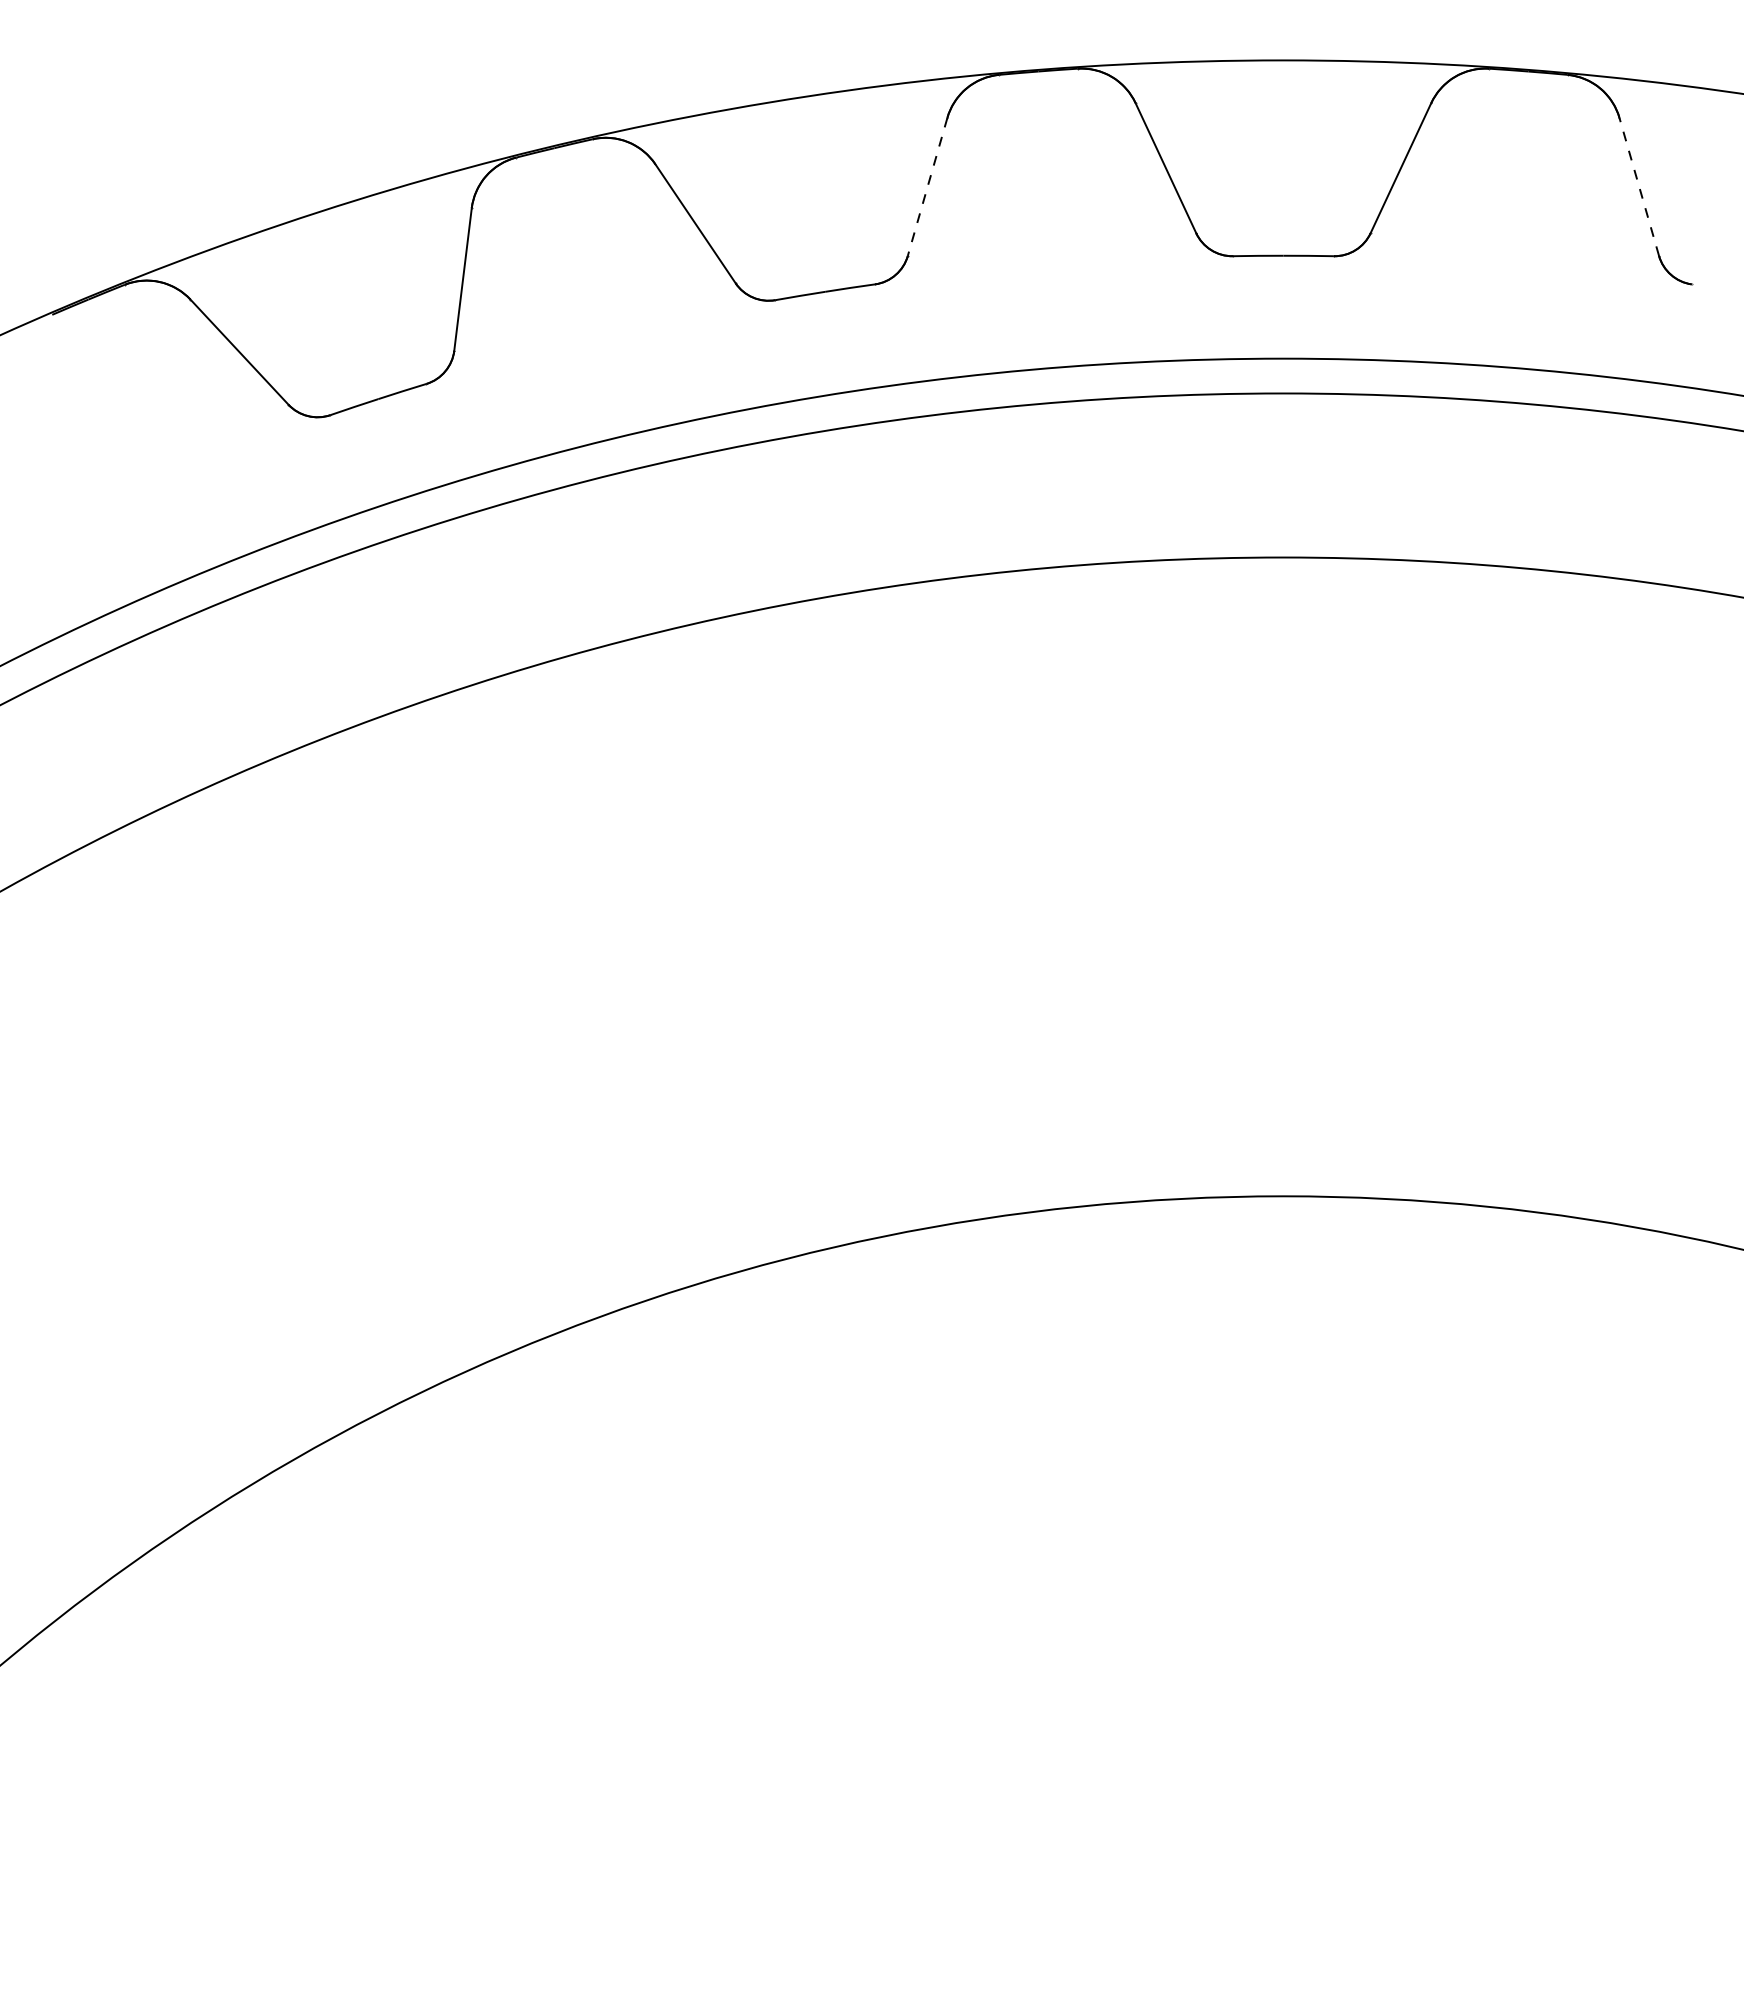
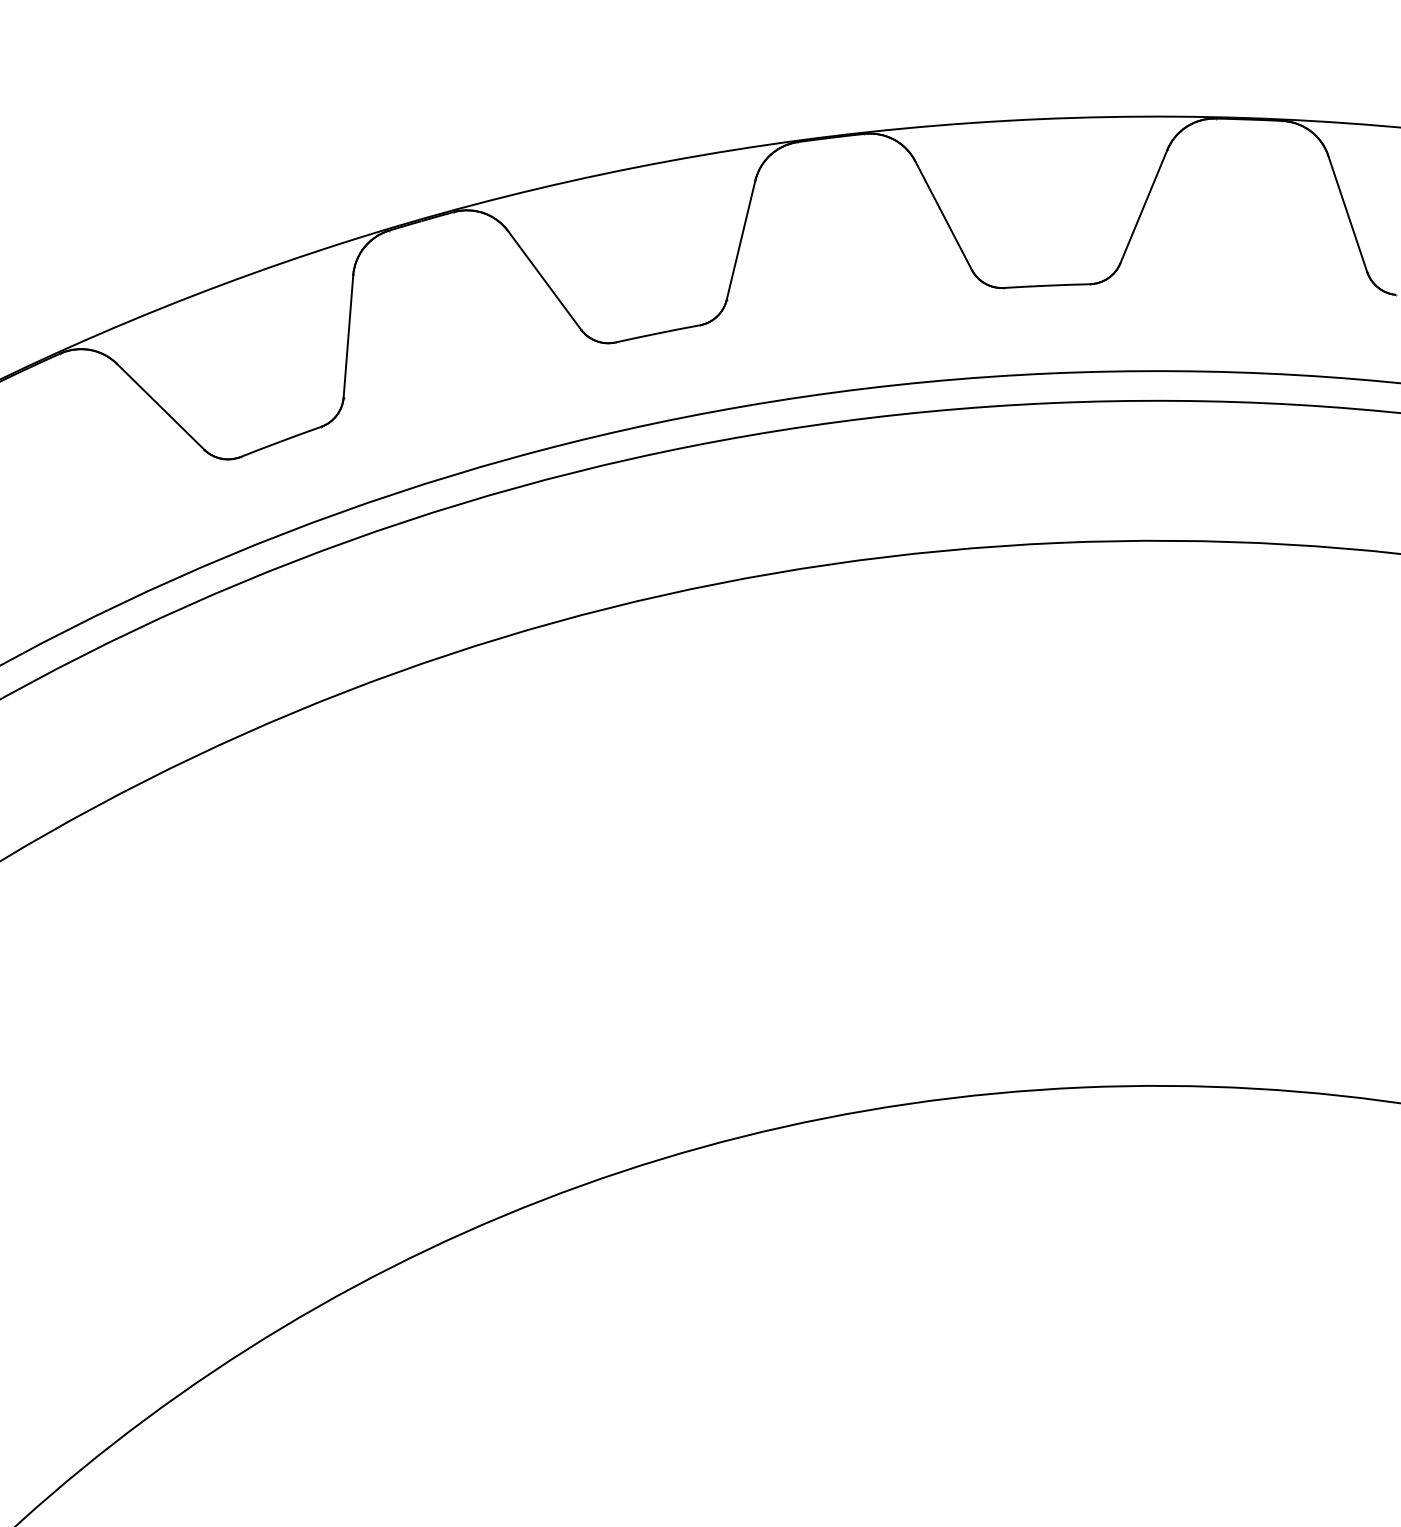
line: (927, 186) -> (740, 239), dashed -> solid
line: (1639, 186) -> (1347, 213), dashed -> solid

